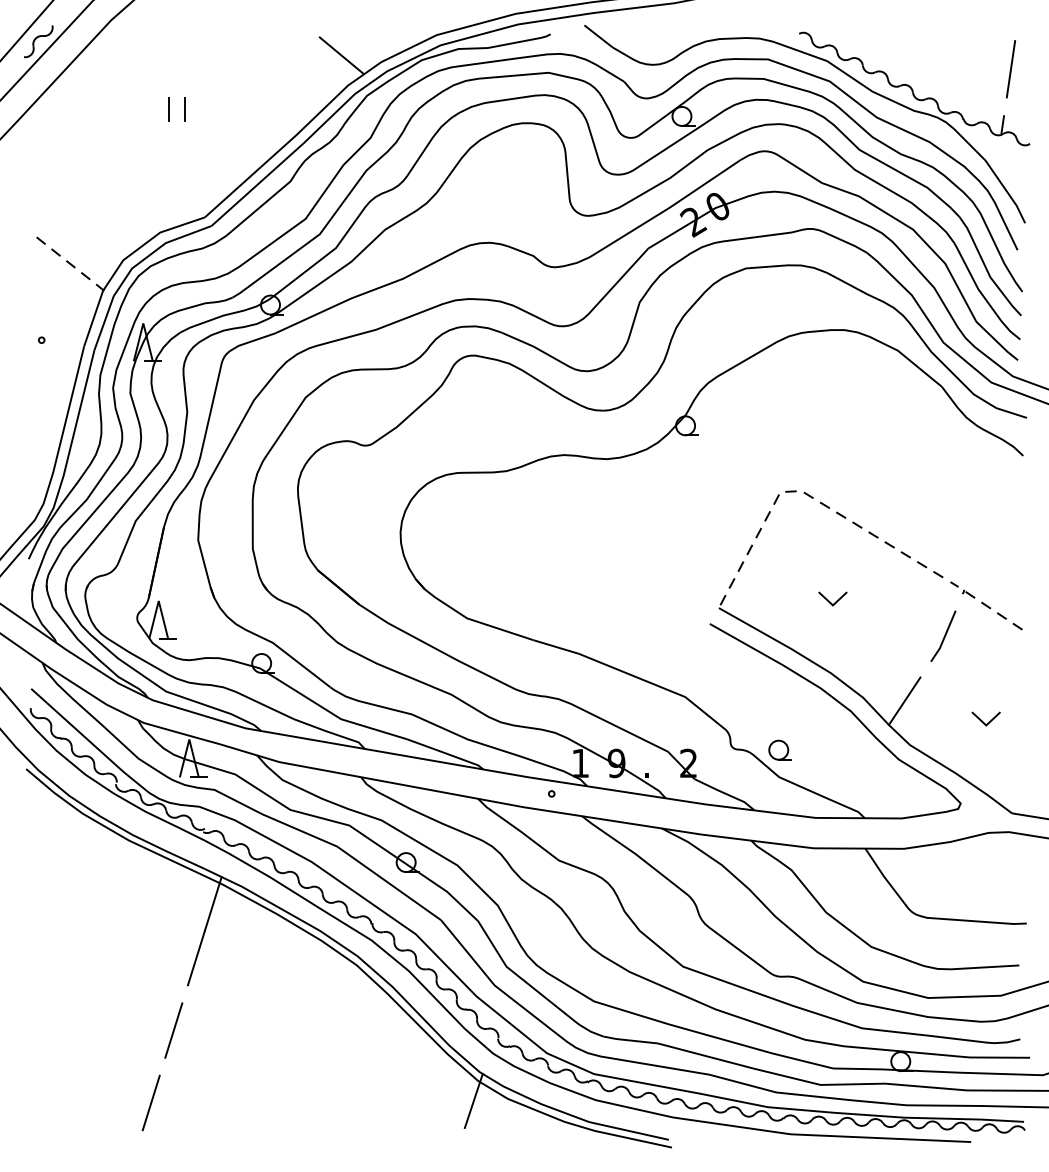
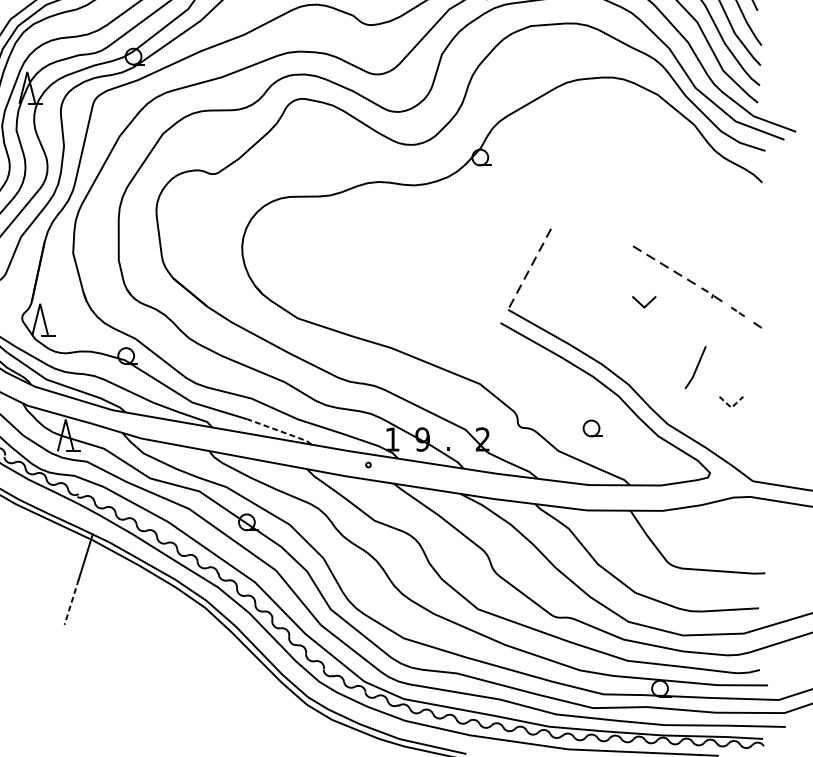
part: (819, 503) -> (592, 222), removed
line: (829, 600) -> (641, 303), moved
part: (993, 610) -> (737, 311), size x0.6
line: (944, 635) -> (696, 366), moved
line: (904, 700) -> (663, 386), removed
line: (986, 725) -> (731, 407), solid -> dashed
part: (779, 749) -> (592, 427), moved
line: (446, 753) -> (280, 431), solid -> dashed
line: (196, 958) -> (71, 602), solid -> dashed
line: (173, 1030) -> (52, 662), removed
line: (473, 1100) -> (303, 721), removed
line: (150, 1102) -> (33, 722), removed

